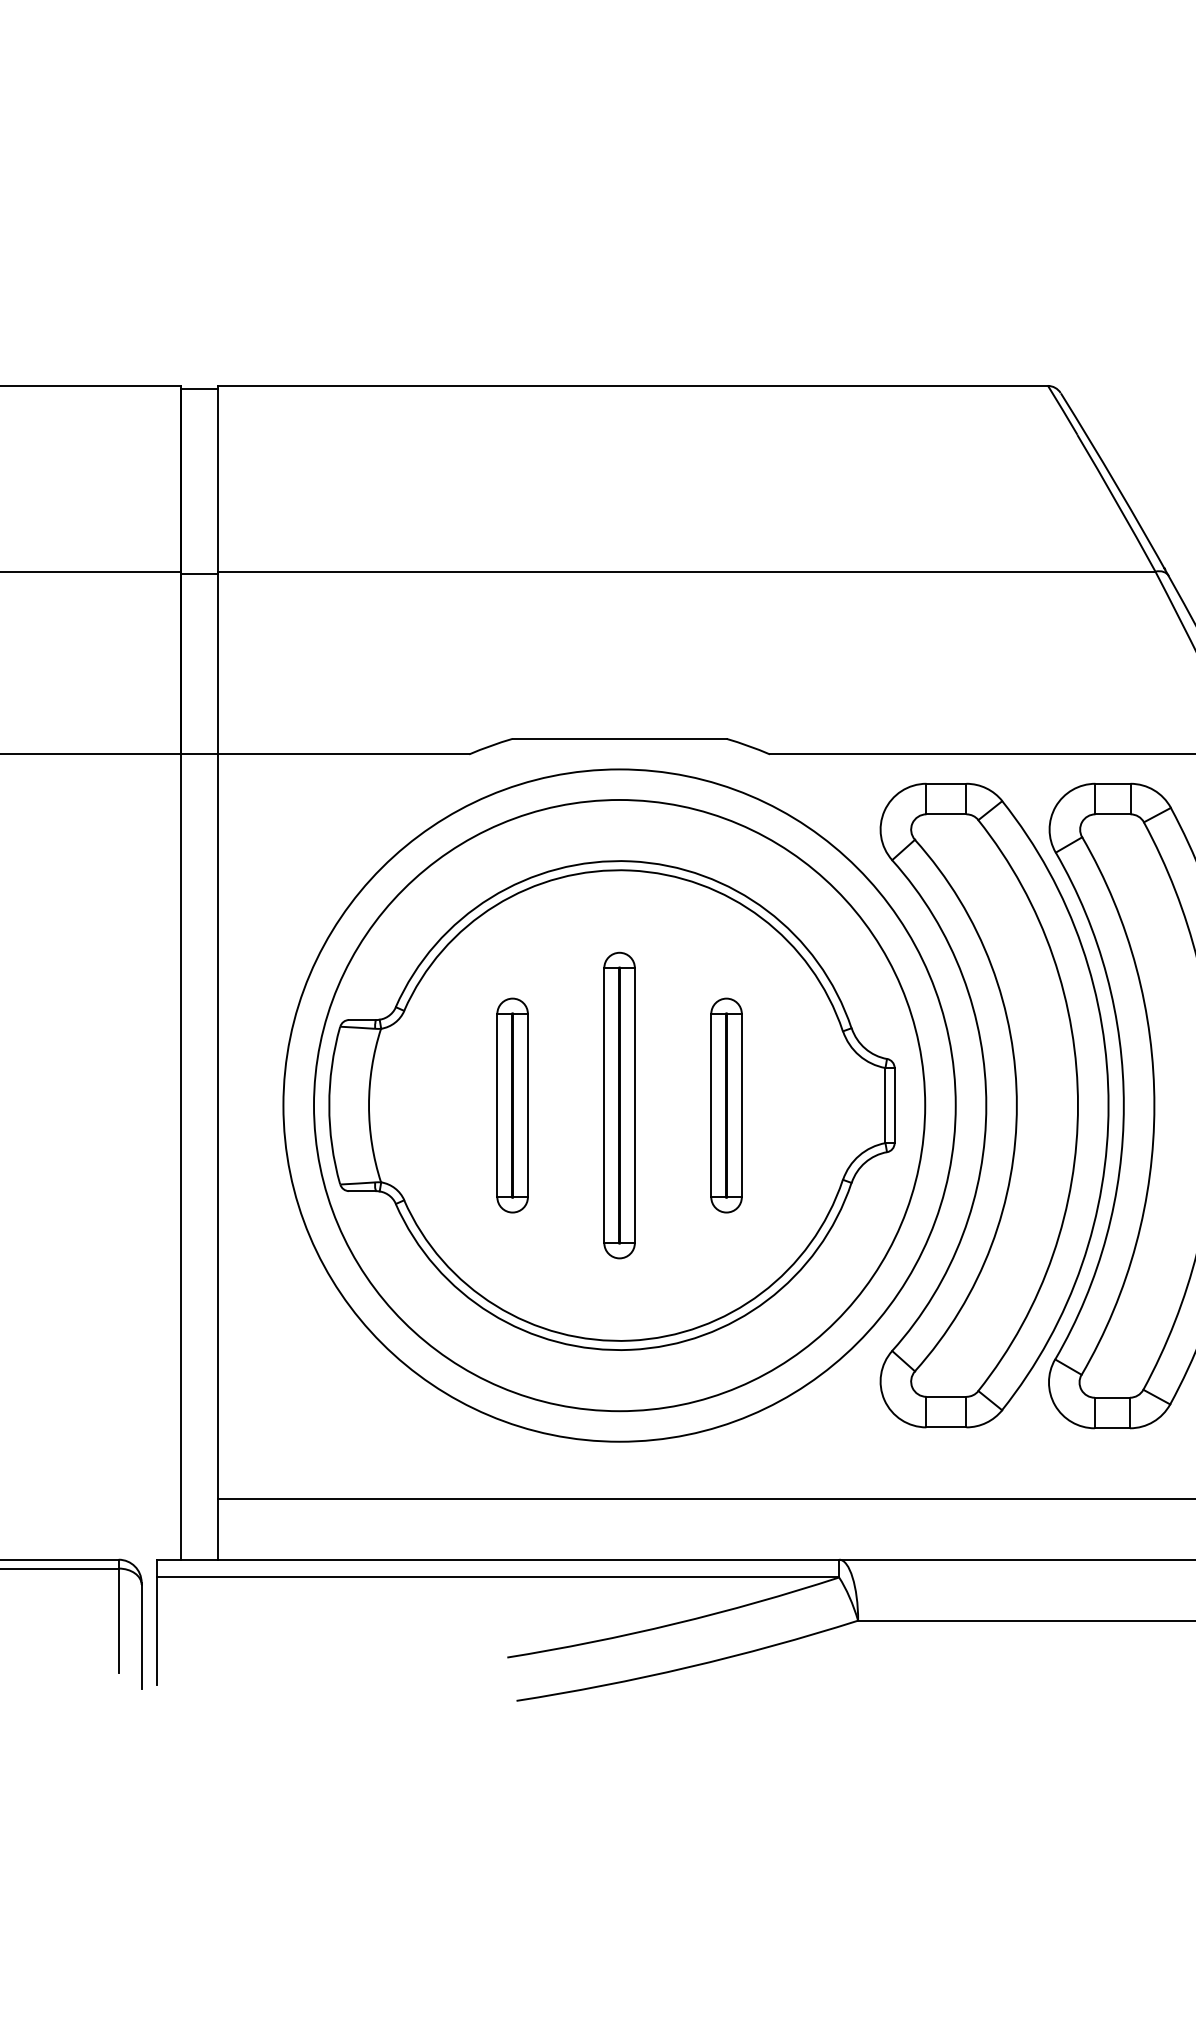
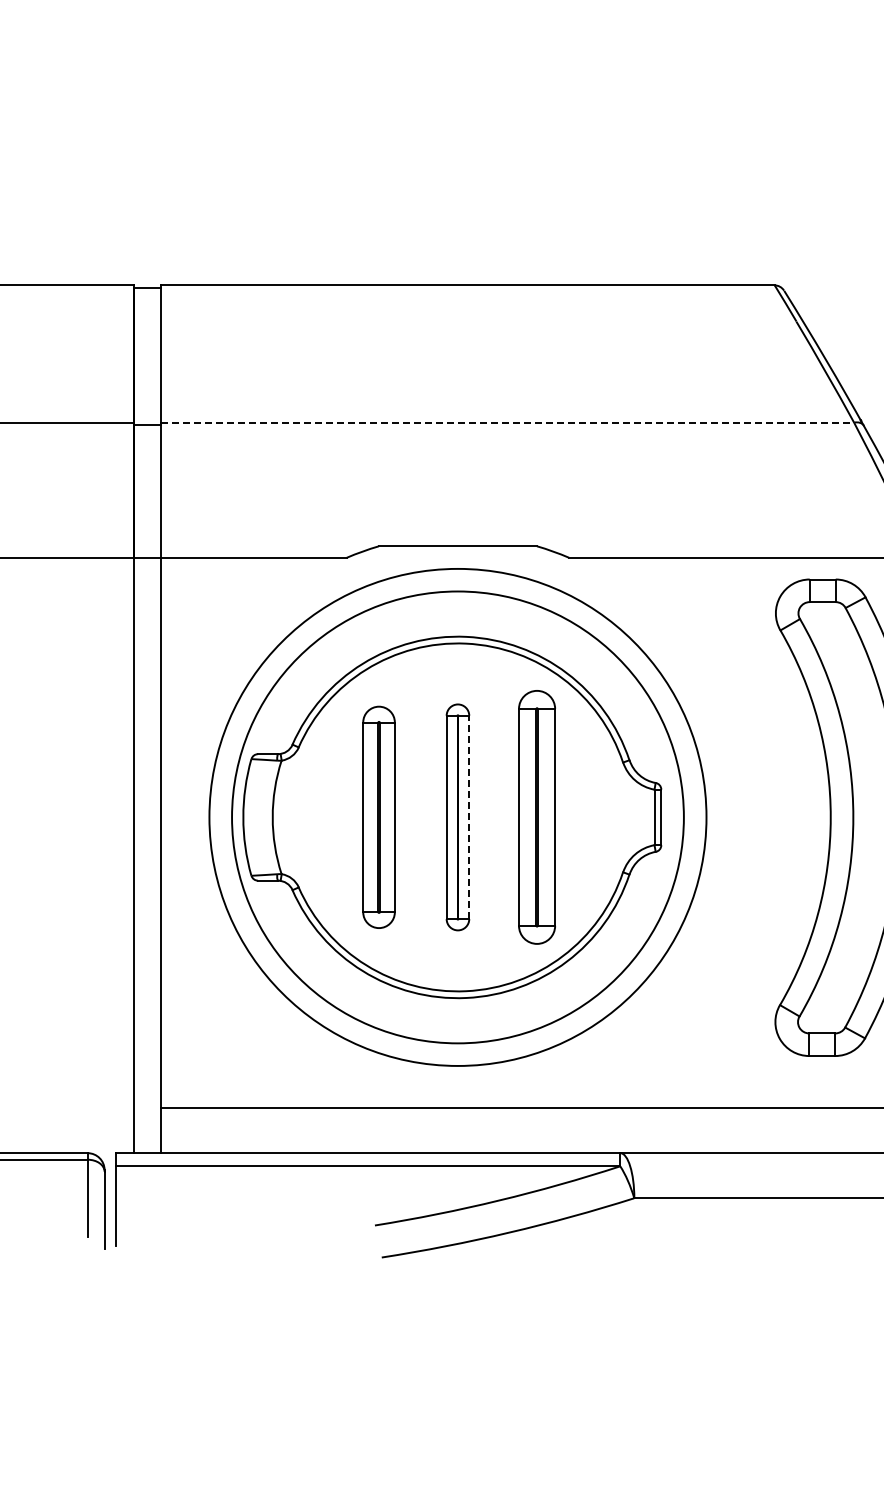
line: (686, 571) -> (507, 422), solid -> dashed
part: (512, 1105) -> (378, 817), size x1.4
line: (635, 1105) -> (469, 817), solid -> dashed
part: (725, 1105) -> (536, 817), size x1.6
part: (994, 1105) -> (735, 817), removed

